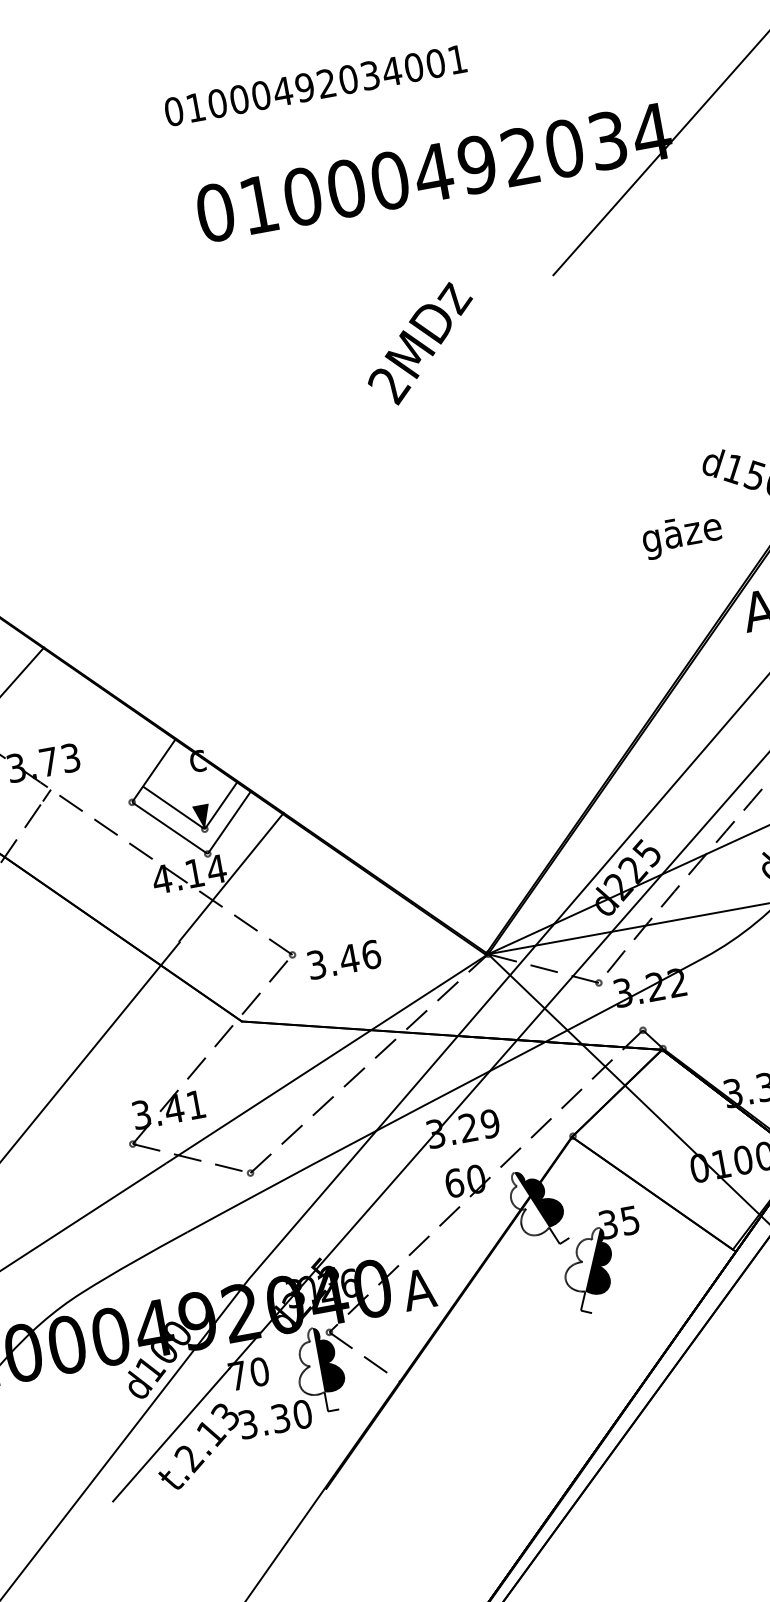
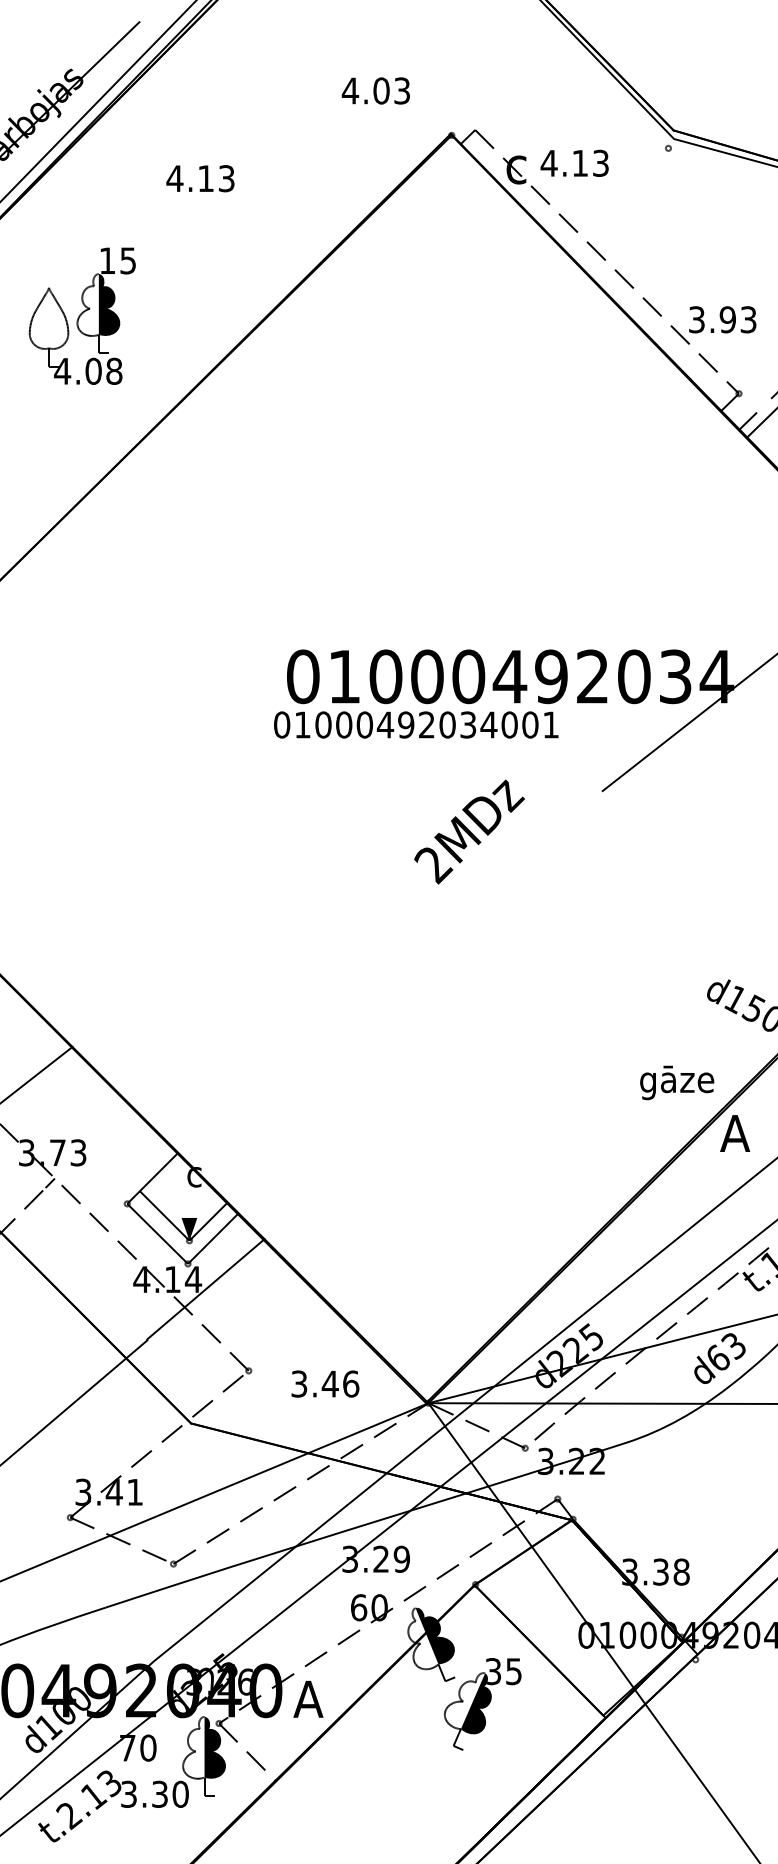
text: (315, 85) -> (416, 724), moved
text: (682, 535) -> (677, 1082), moved
text: (344, 959) -> (325, 1383), moved

